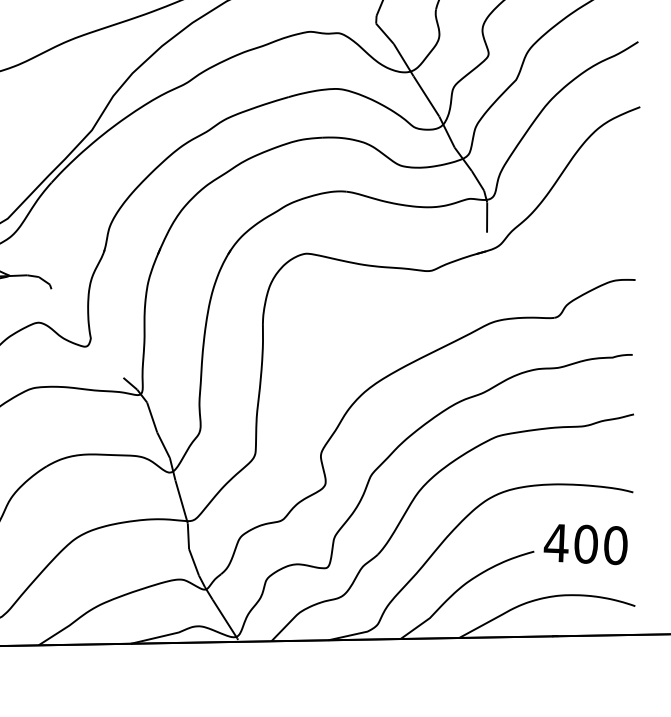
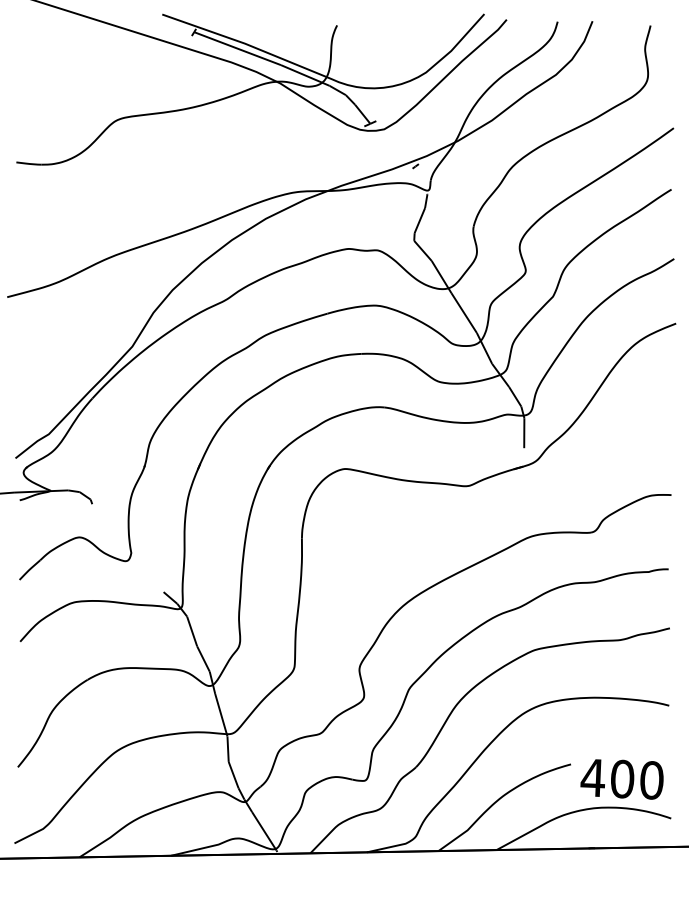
text: (585, 544) -> (621, 779), moved

